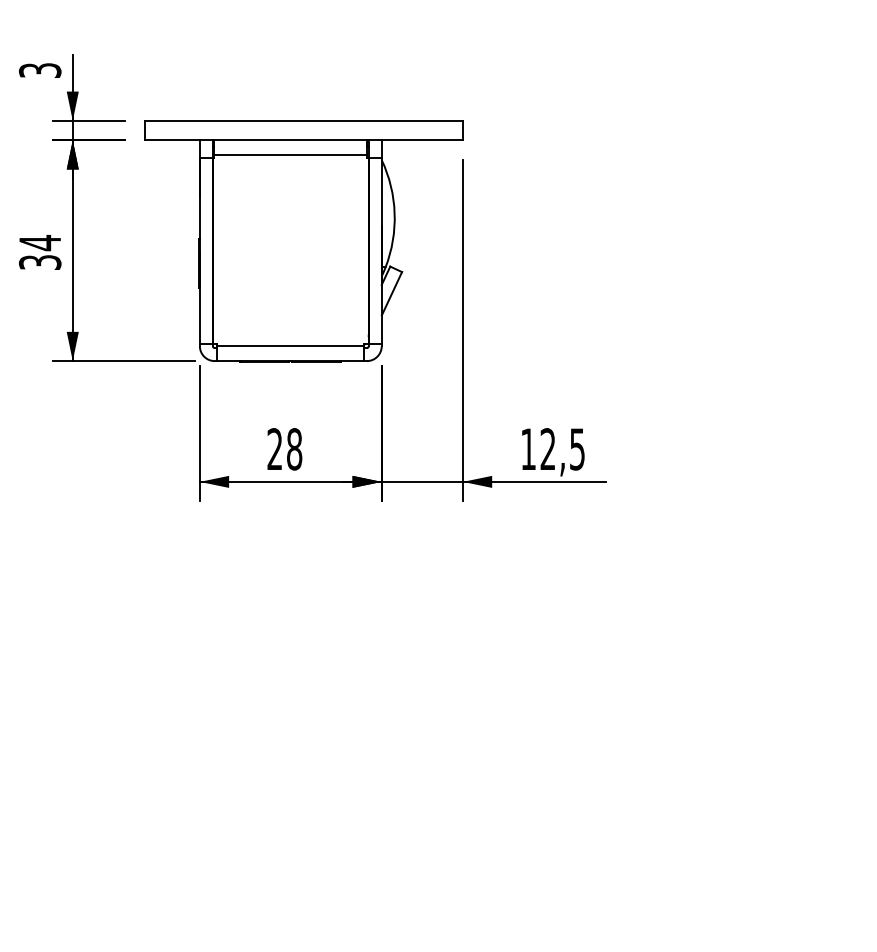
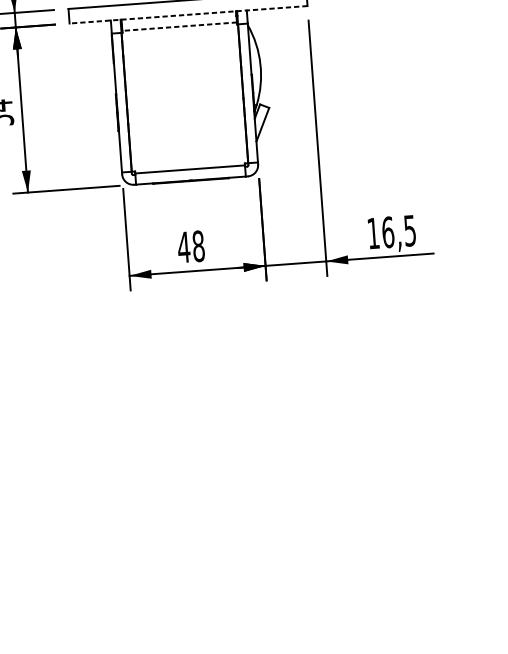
line: (303, 140) -> (188, 14), solid -> dashed
line: (290, 155) -> (179, 26), solid -> dashed
text: (274, 448) -> (183, 246), 28 -> 48
text: (547, 449) -> (387, 232), 12,5 -> 16,5

